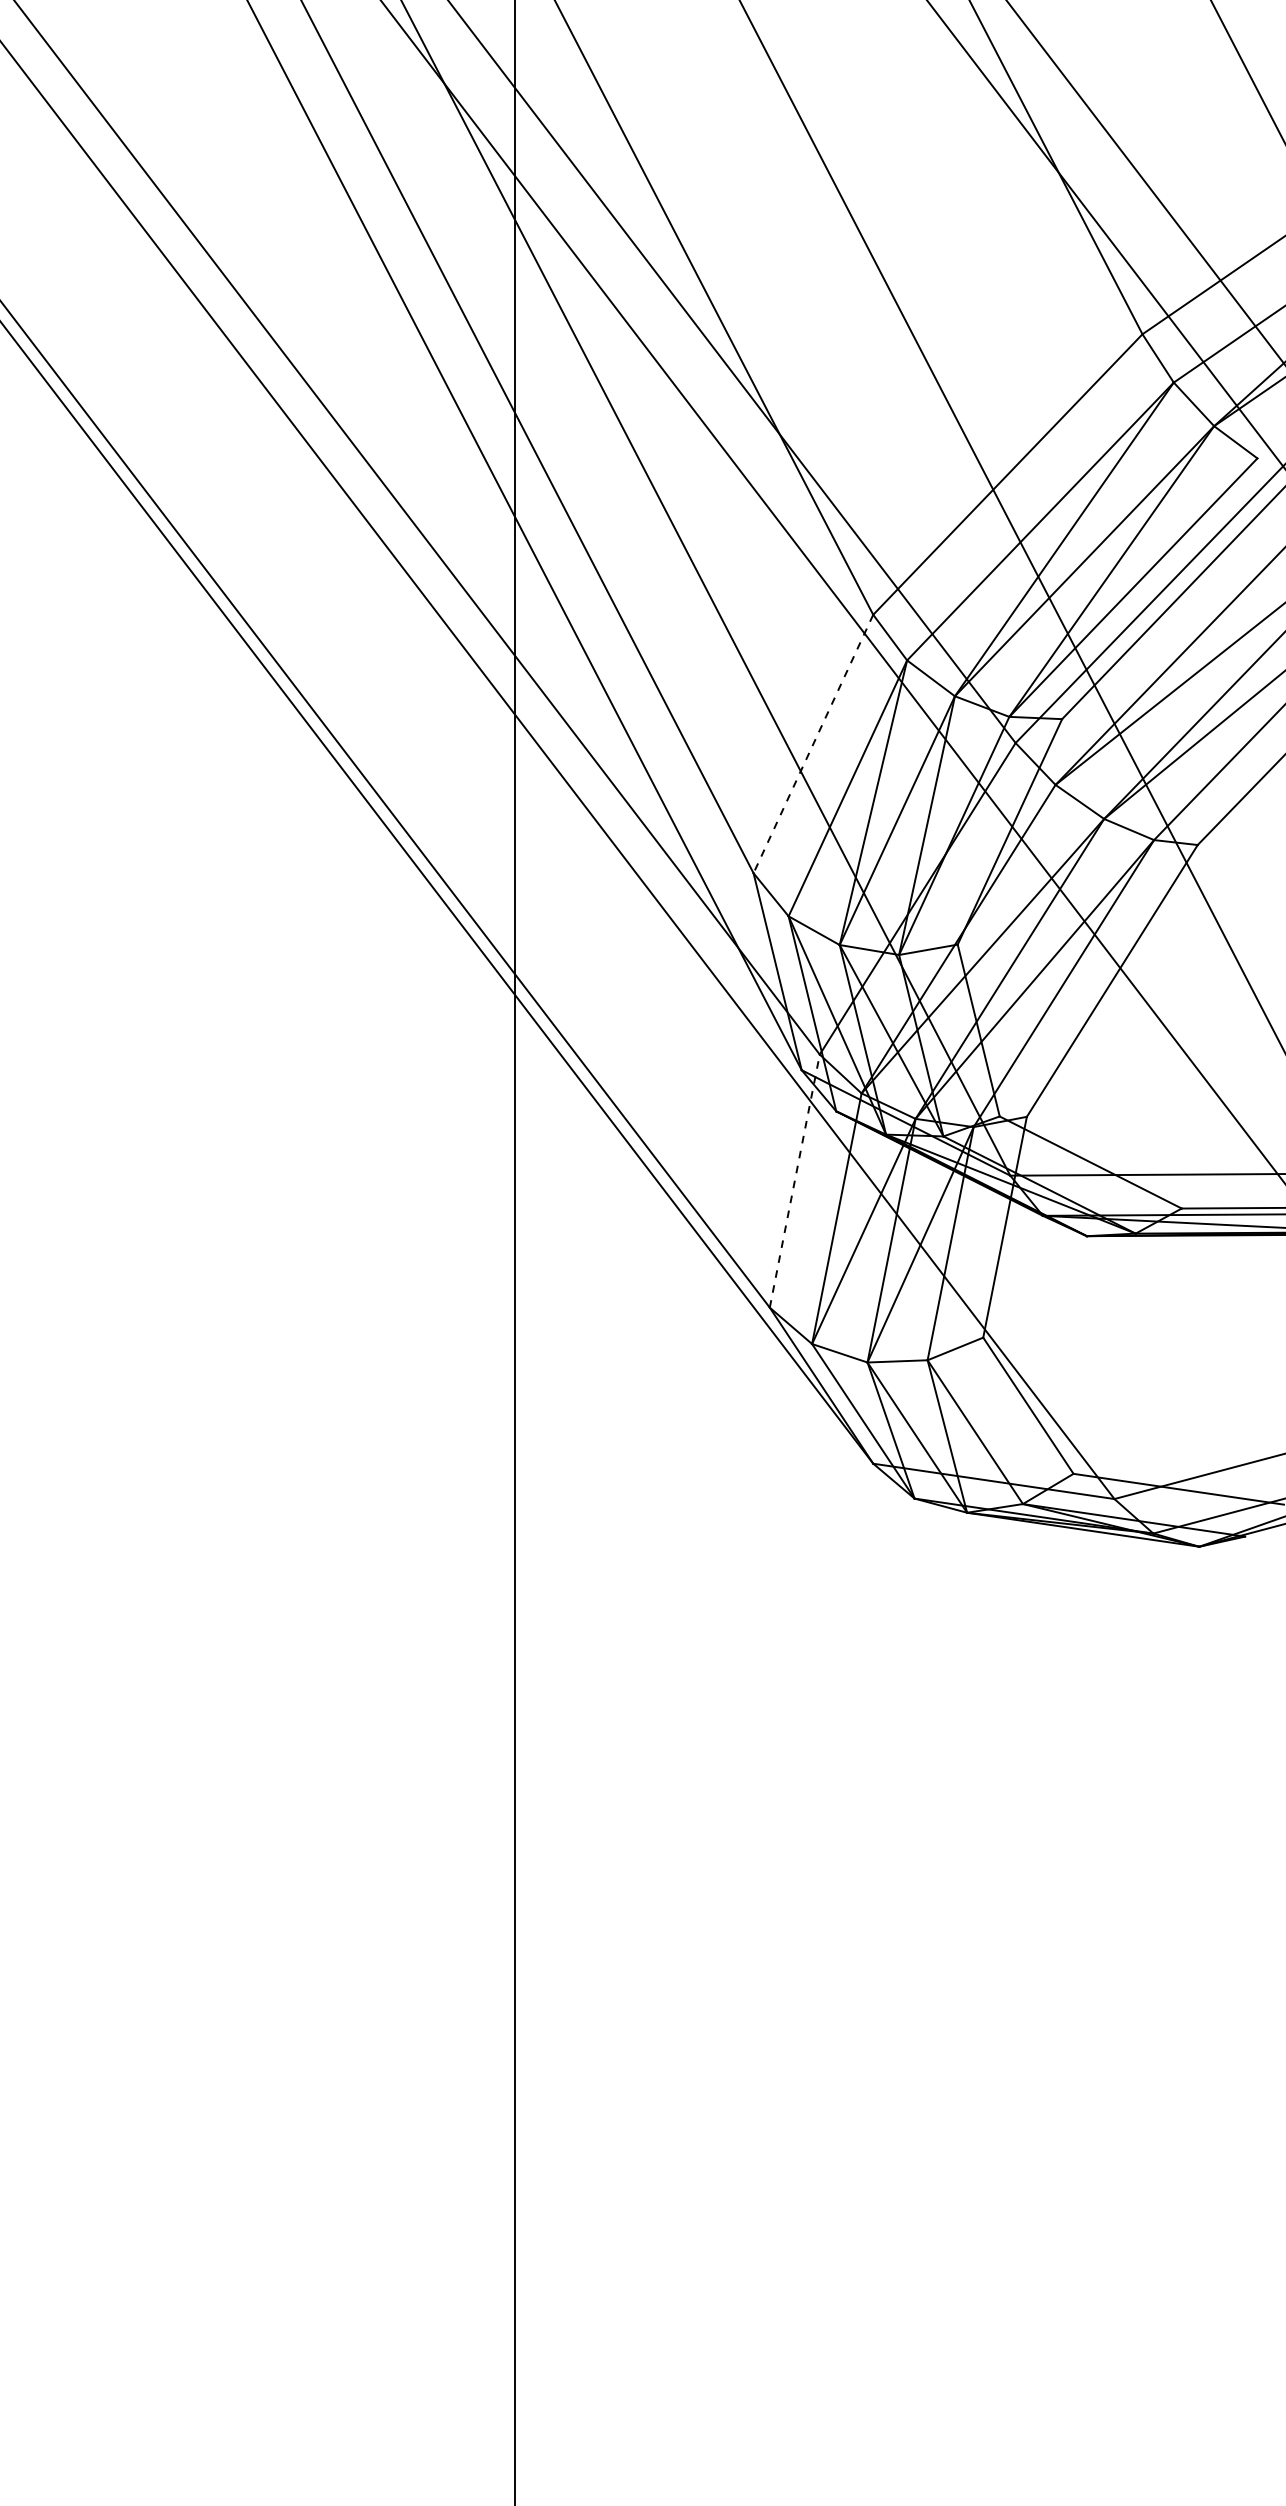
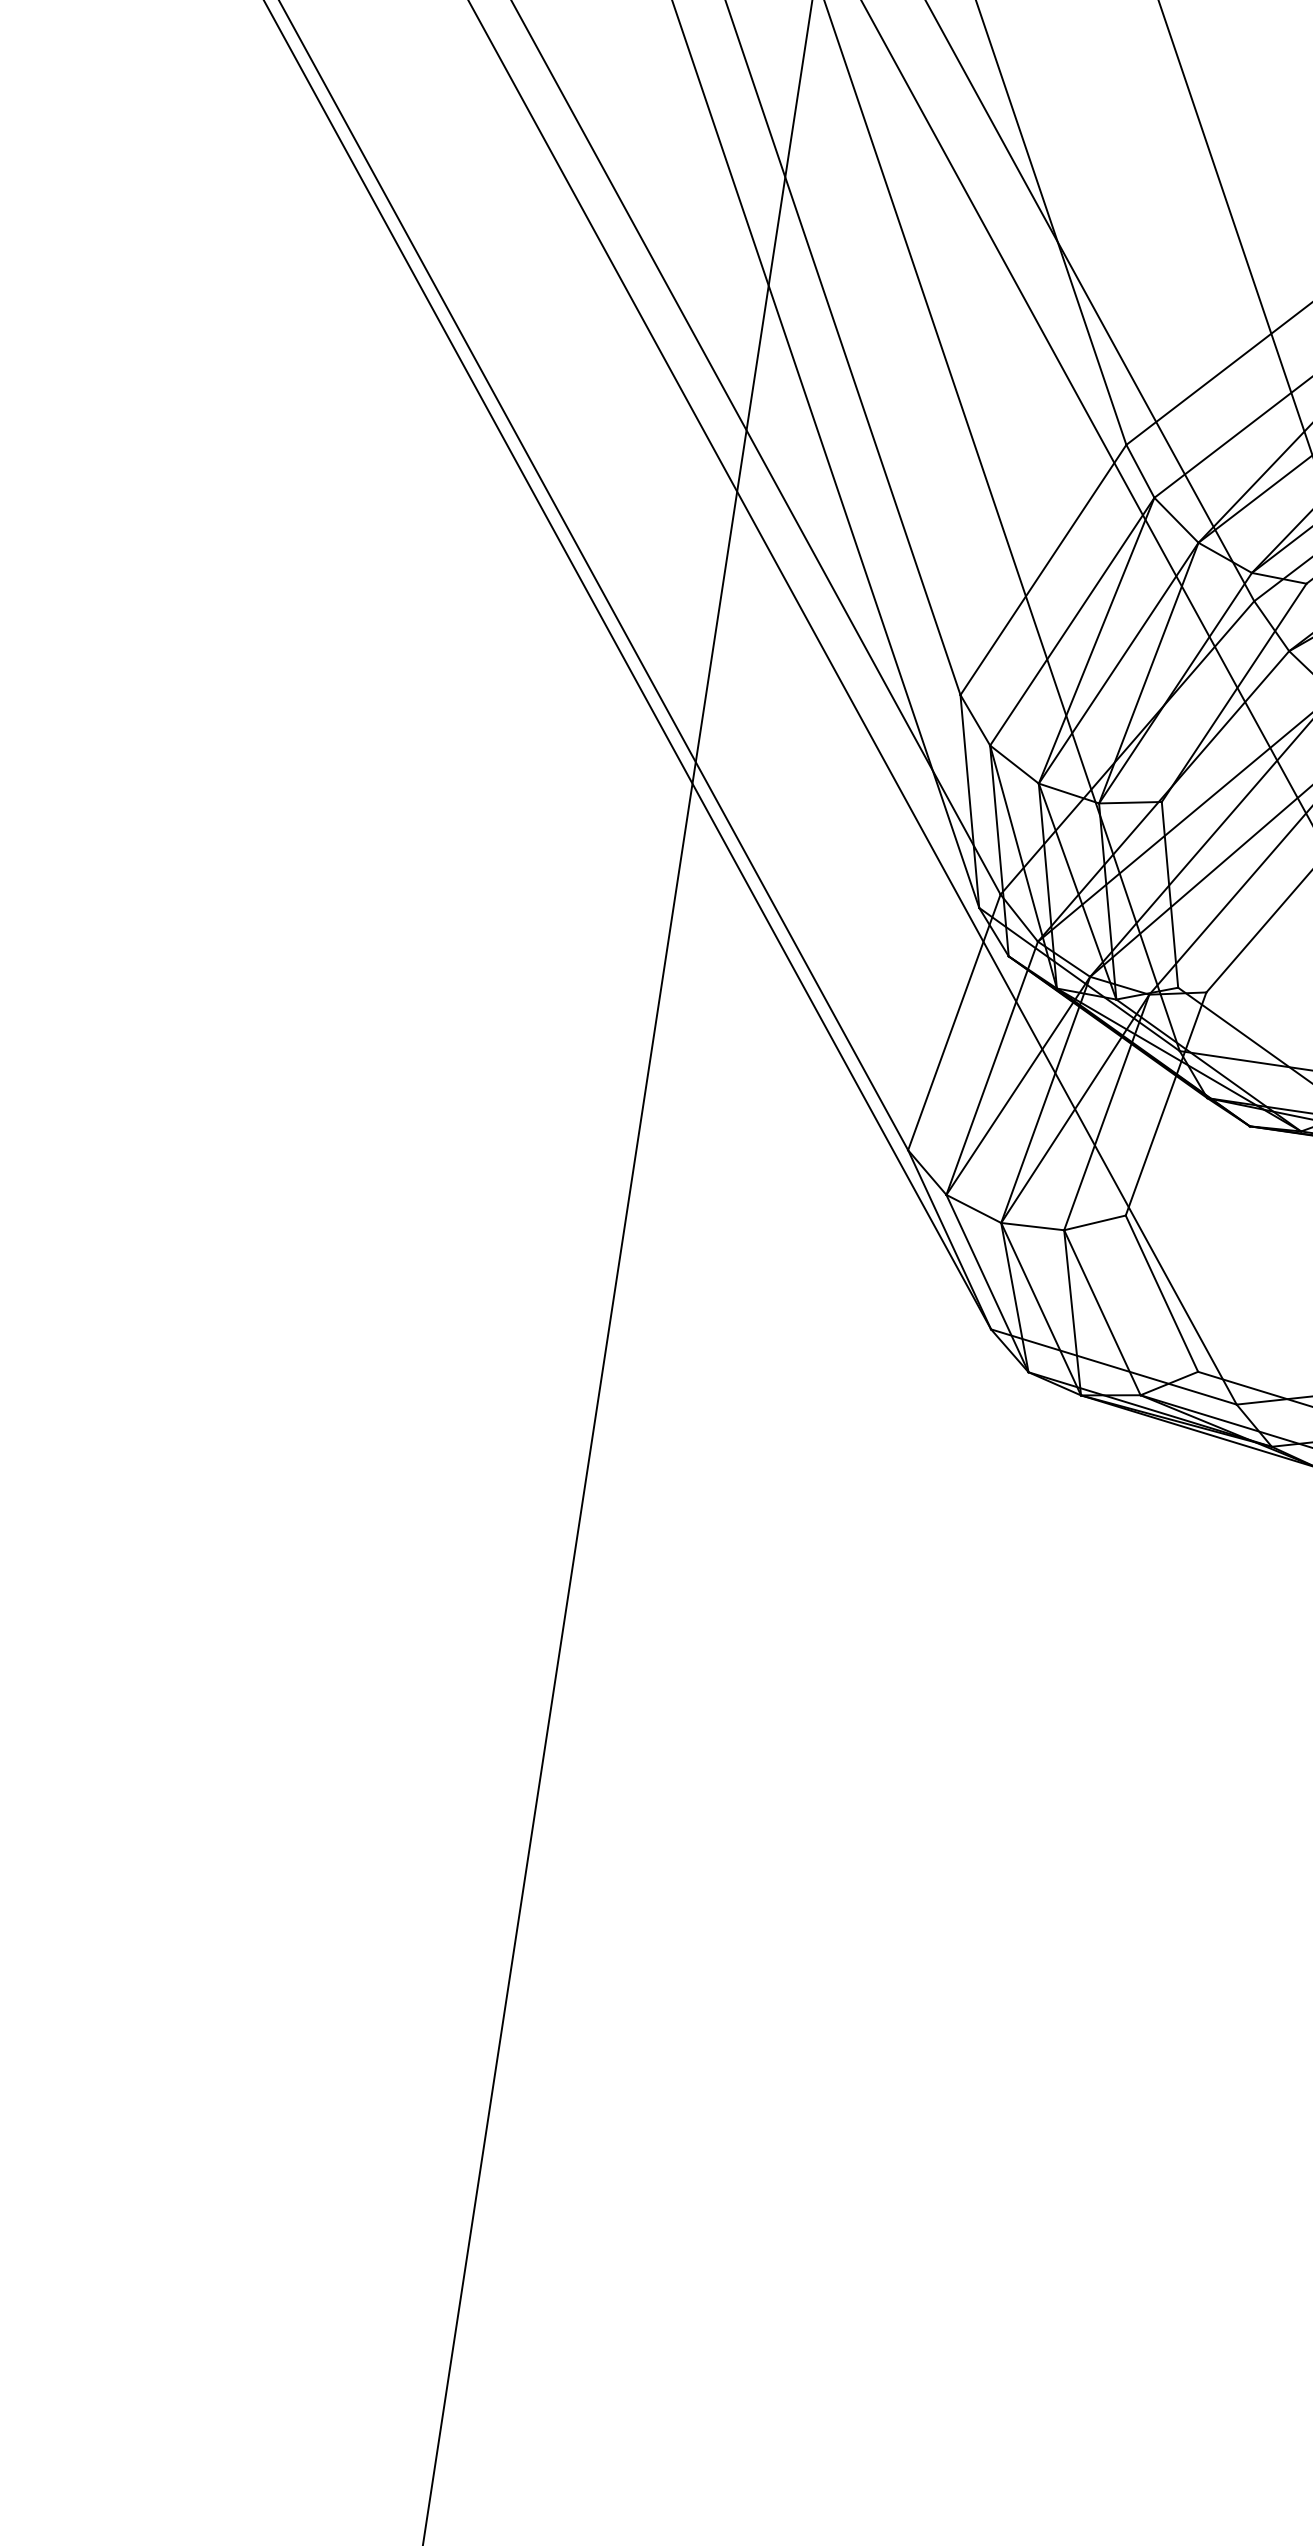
line: (813, 744) -> (1043, 570), dashed -> solid
line: (794, 1181) -> (953, 1022), dashed -> solid

